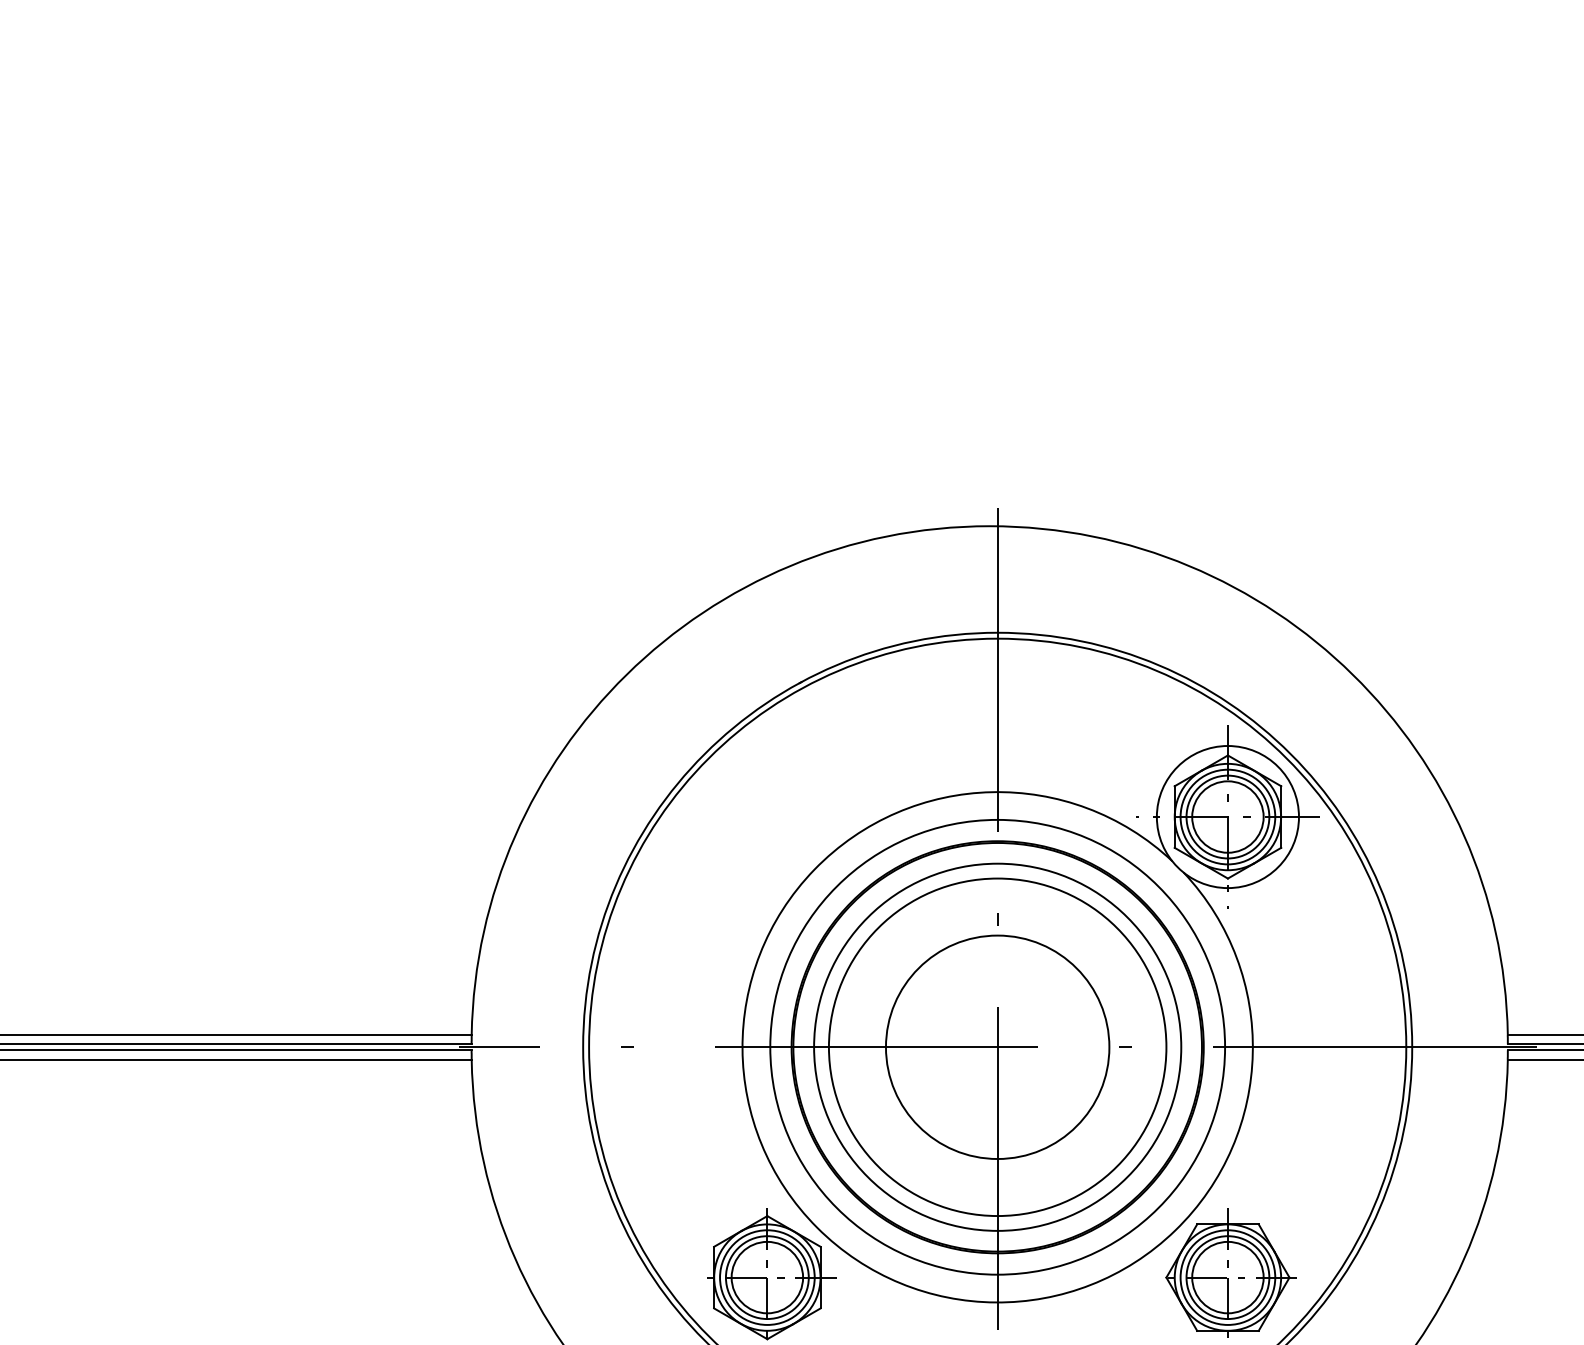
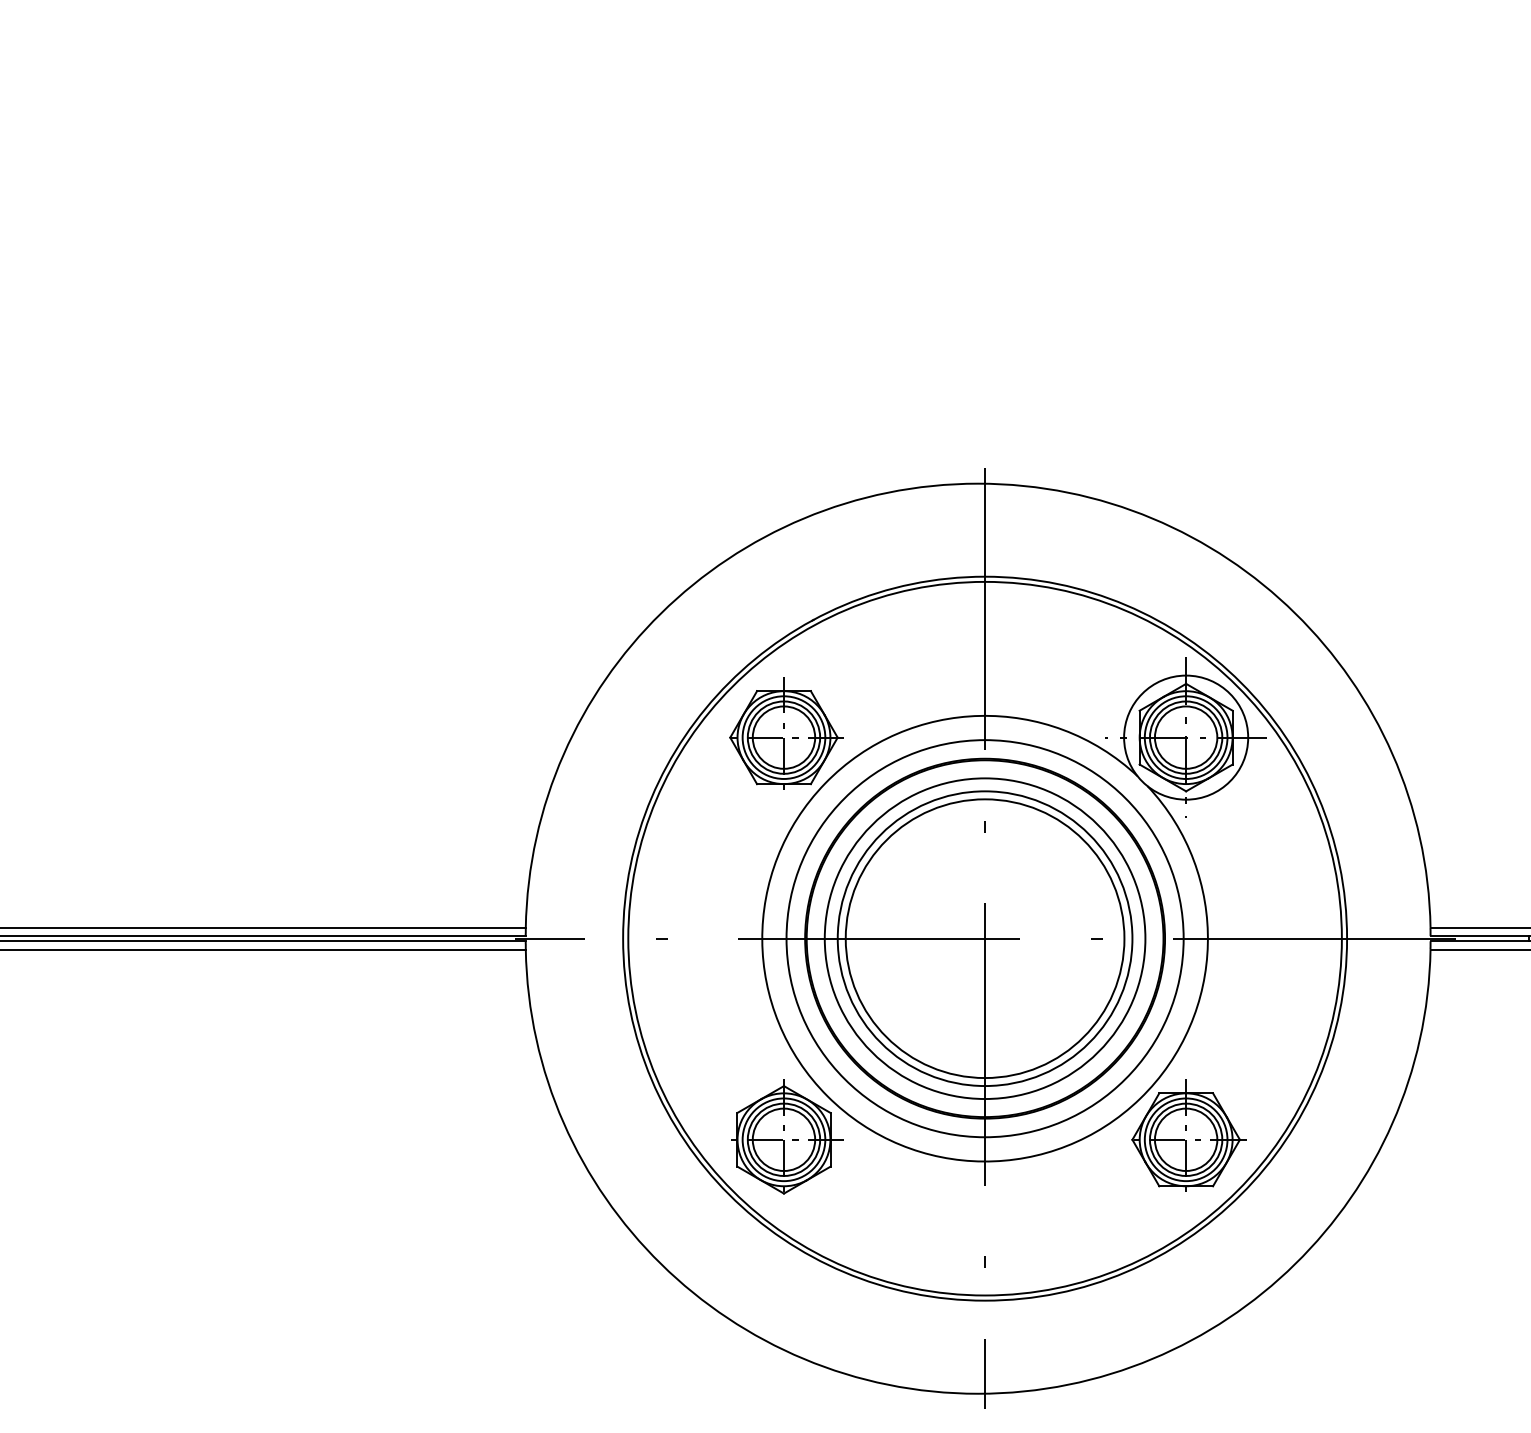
part: (770, 812) -> (786, 733), added
circle: (997, 1047) -> (984, 938), size x1.43

